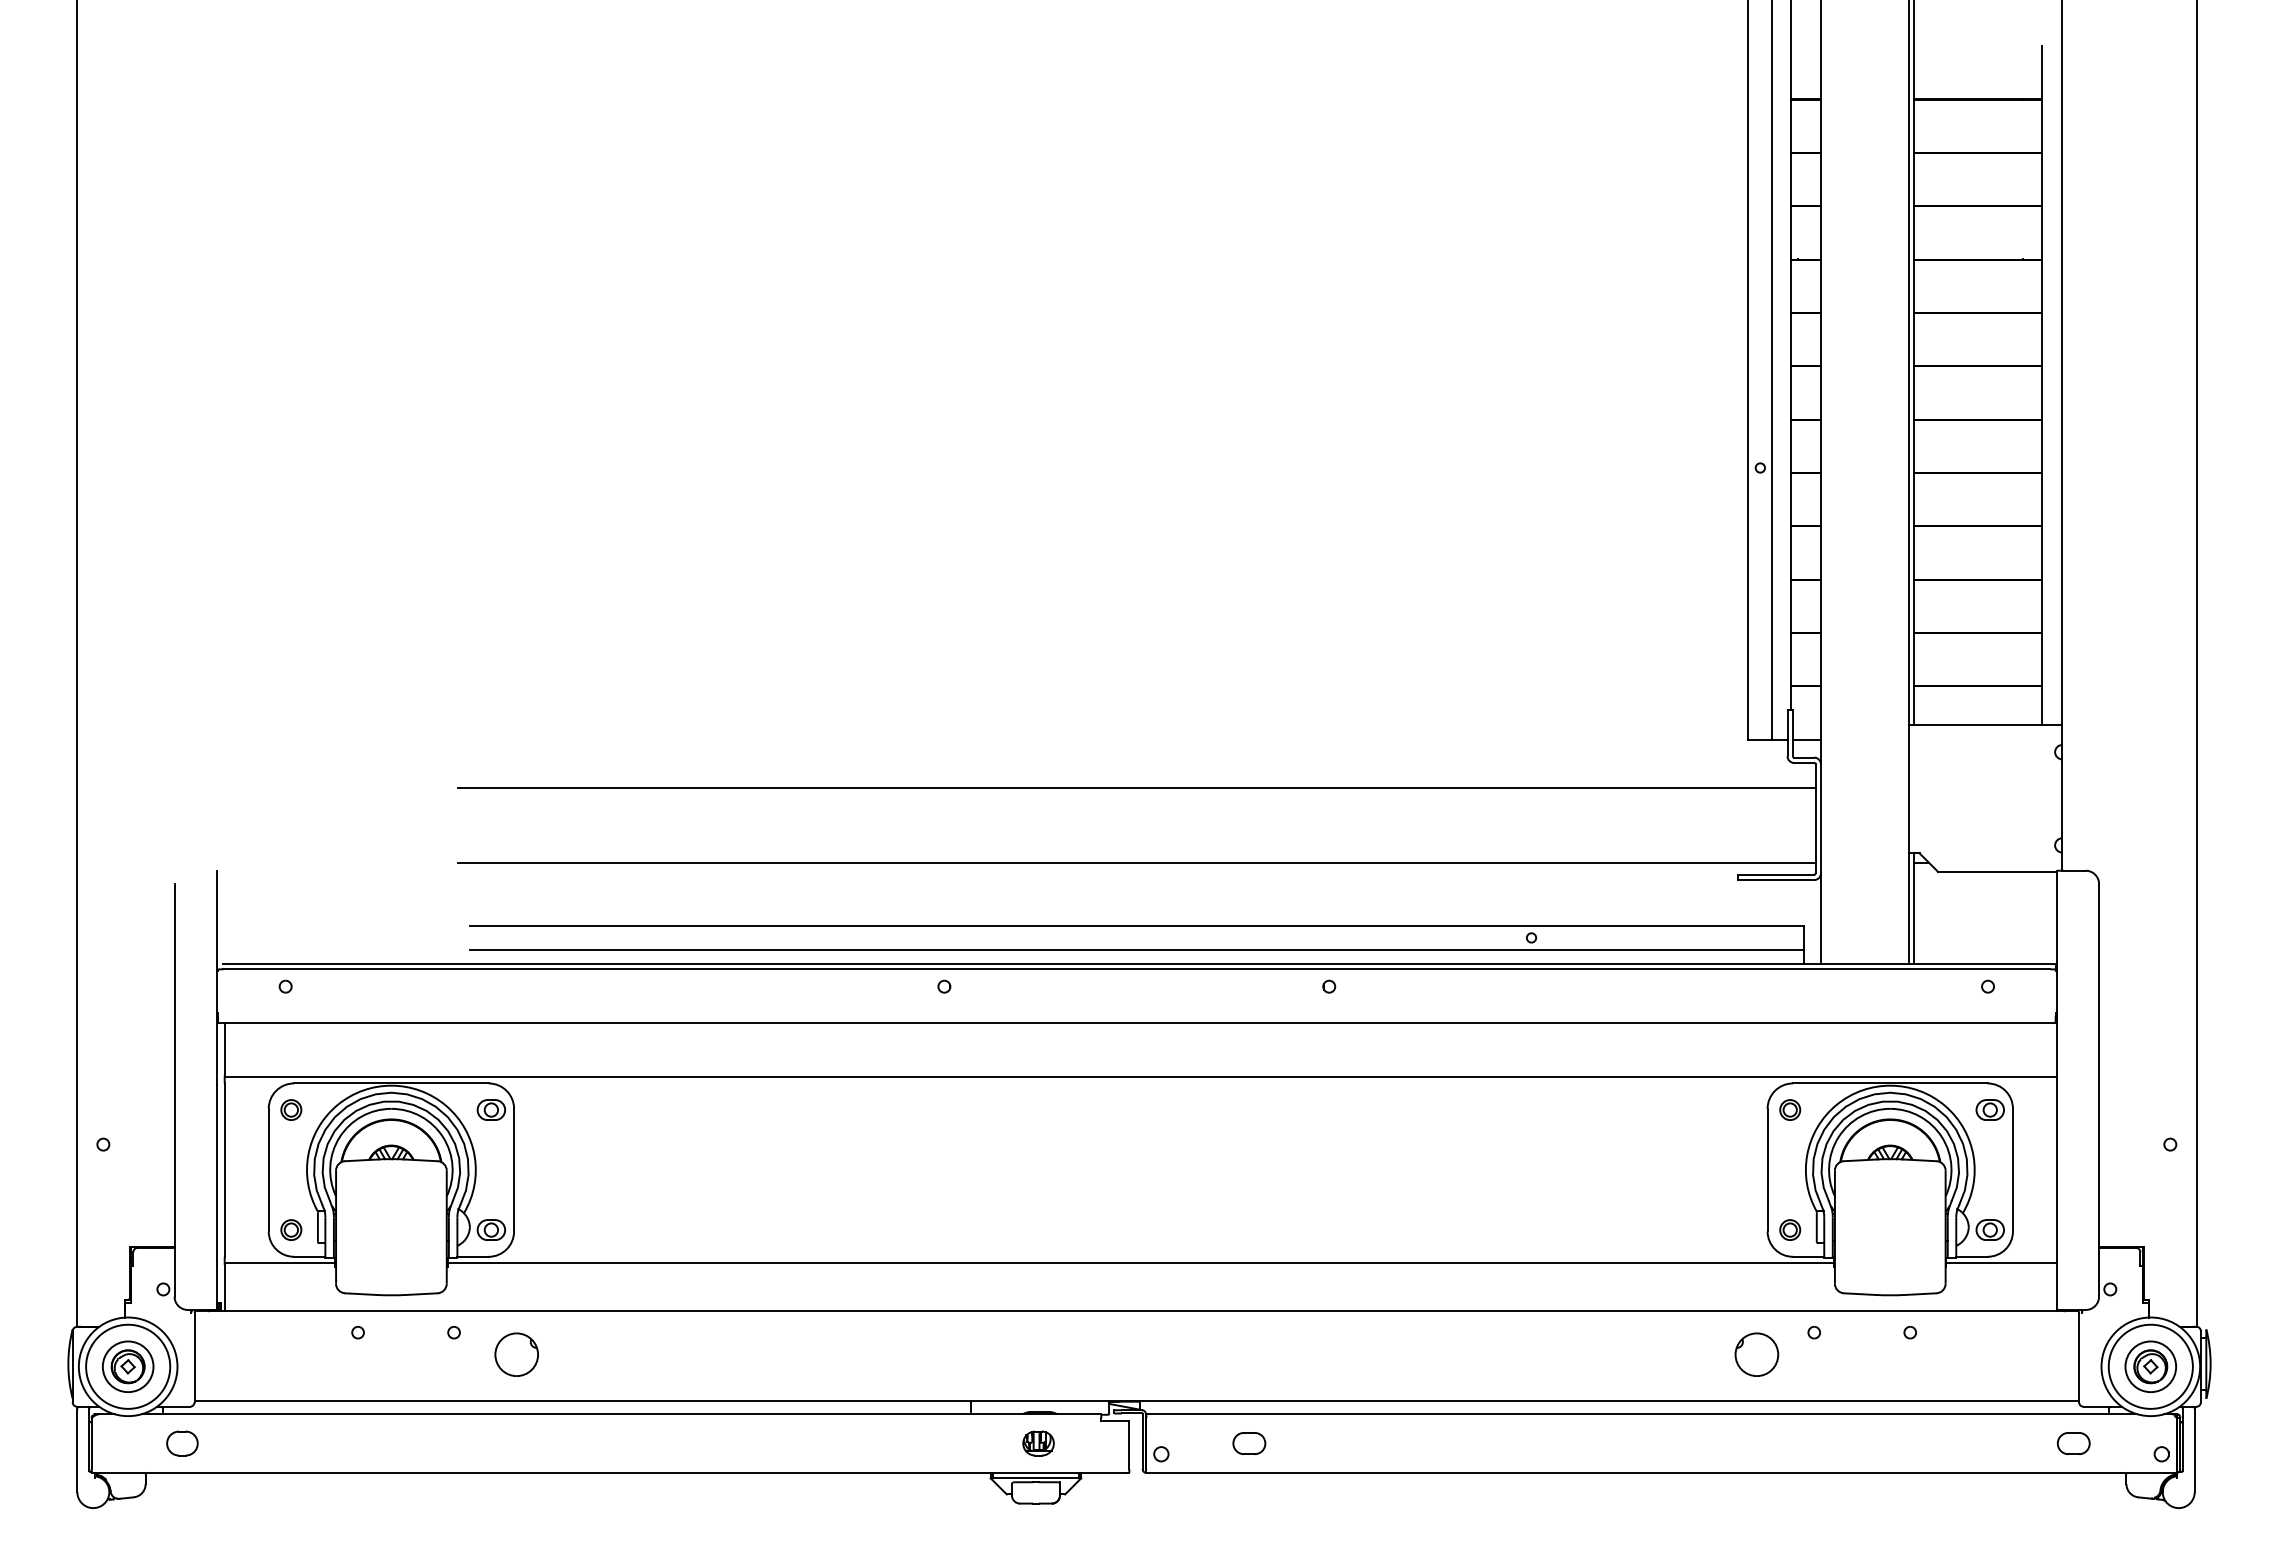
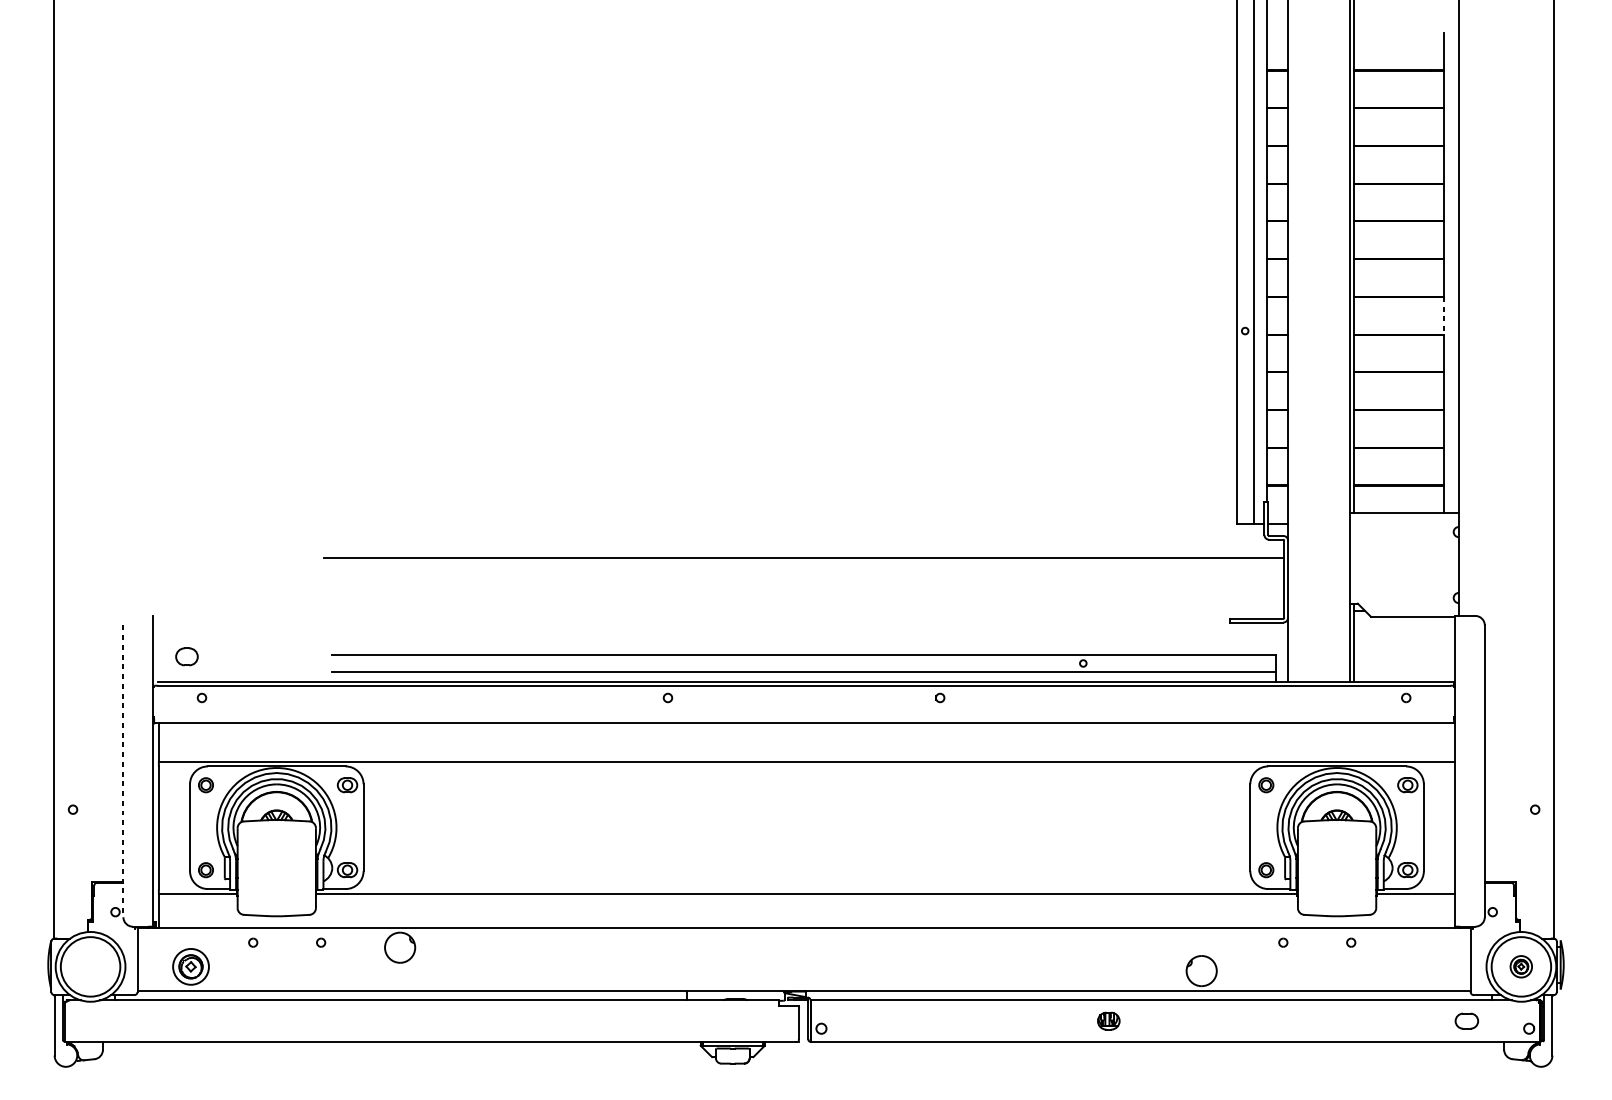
line: (2041, 446) -> (1444, 315), solid -> dashed
line: (1136, 863) -> (803, 610), removed
line: (174, 1090) -> (123, 771), solid -> dashed
part: (516, 1354) -> (399, 947), moved
part: (1756, 1354) -> (1201, 970), moved
part: (128, 1366) -> (191, 966), moved
part: (2150, 1366) -> (1521, 966), size x0.6
part: (182, 1443) -> (187, 656), moved
part: (1038, 1443) -> (1108, 1021), moved
part: (1249, 1443) -> (883, 1021), removed

